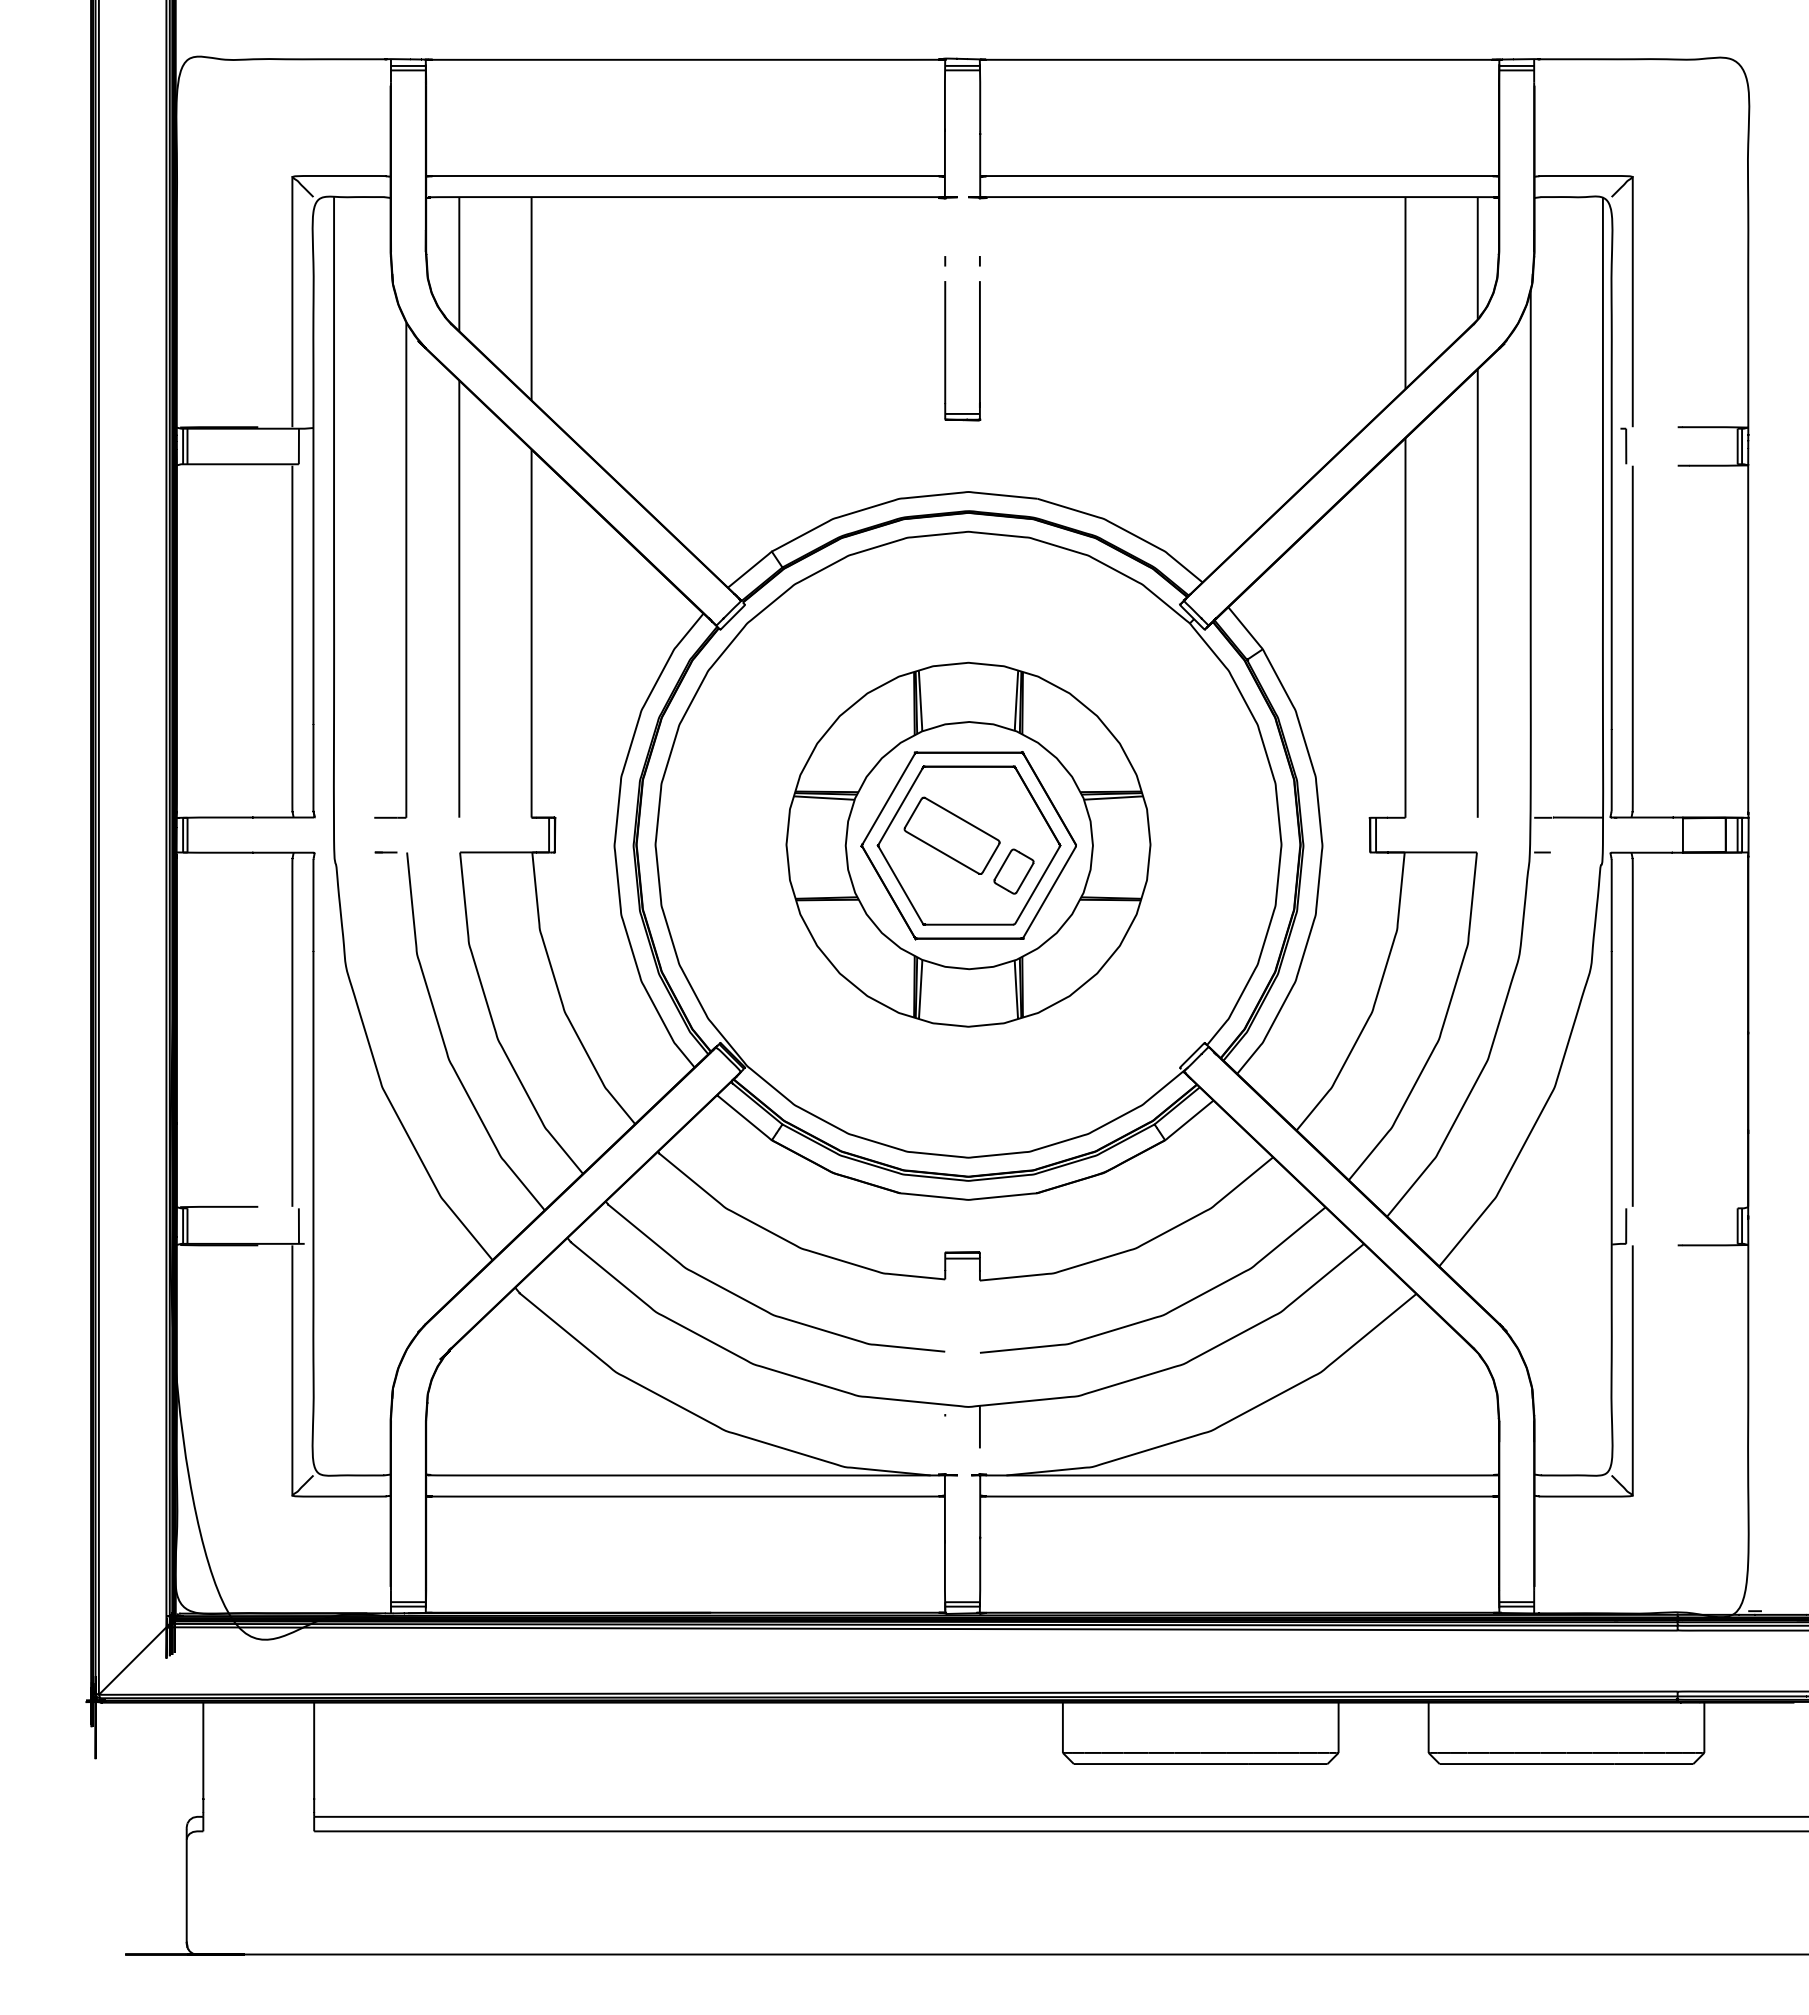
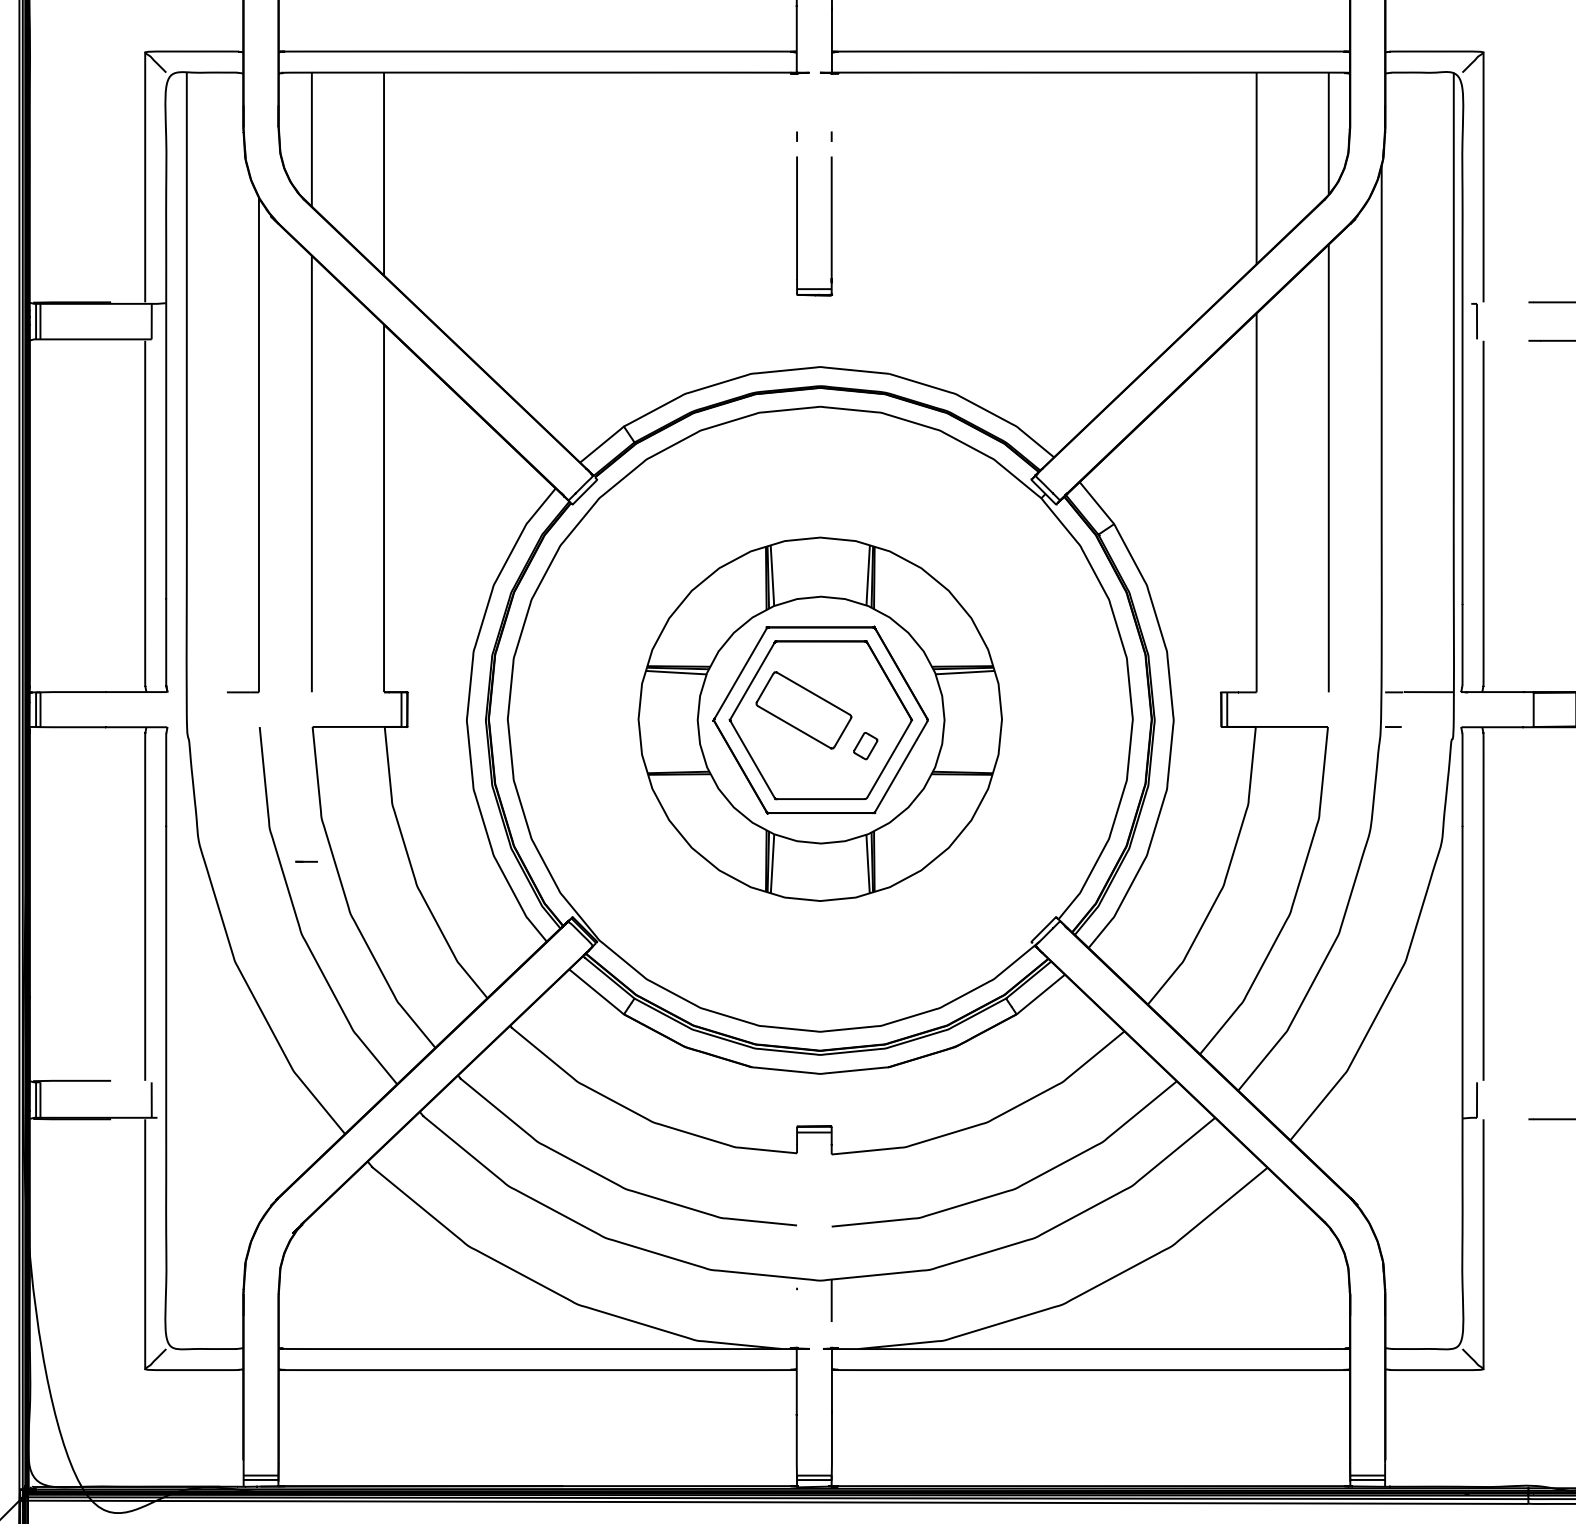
line: (385, 852) -> (306, 861), moved
part: (1013, 871) -> (865, 745), size x0.6

